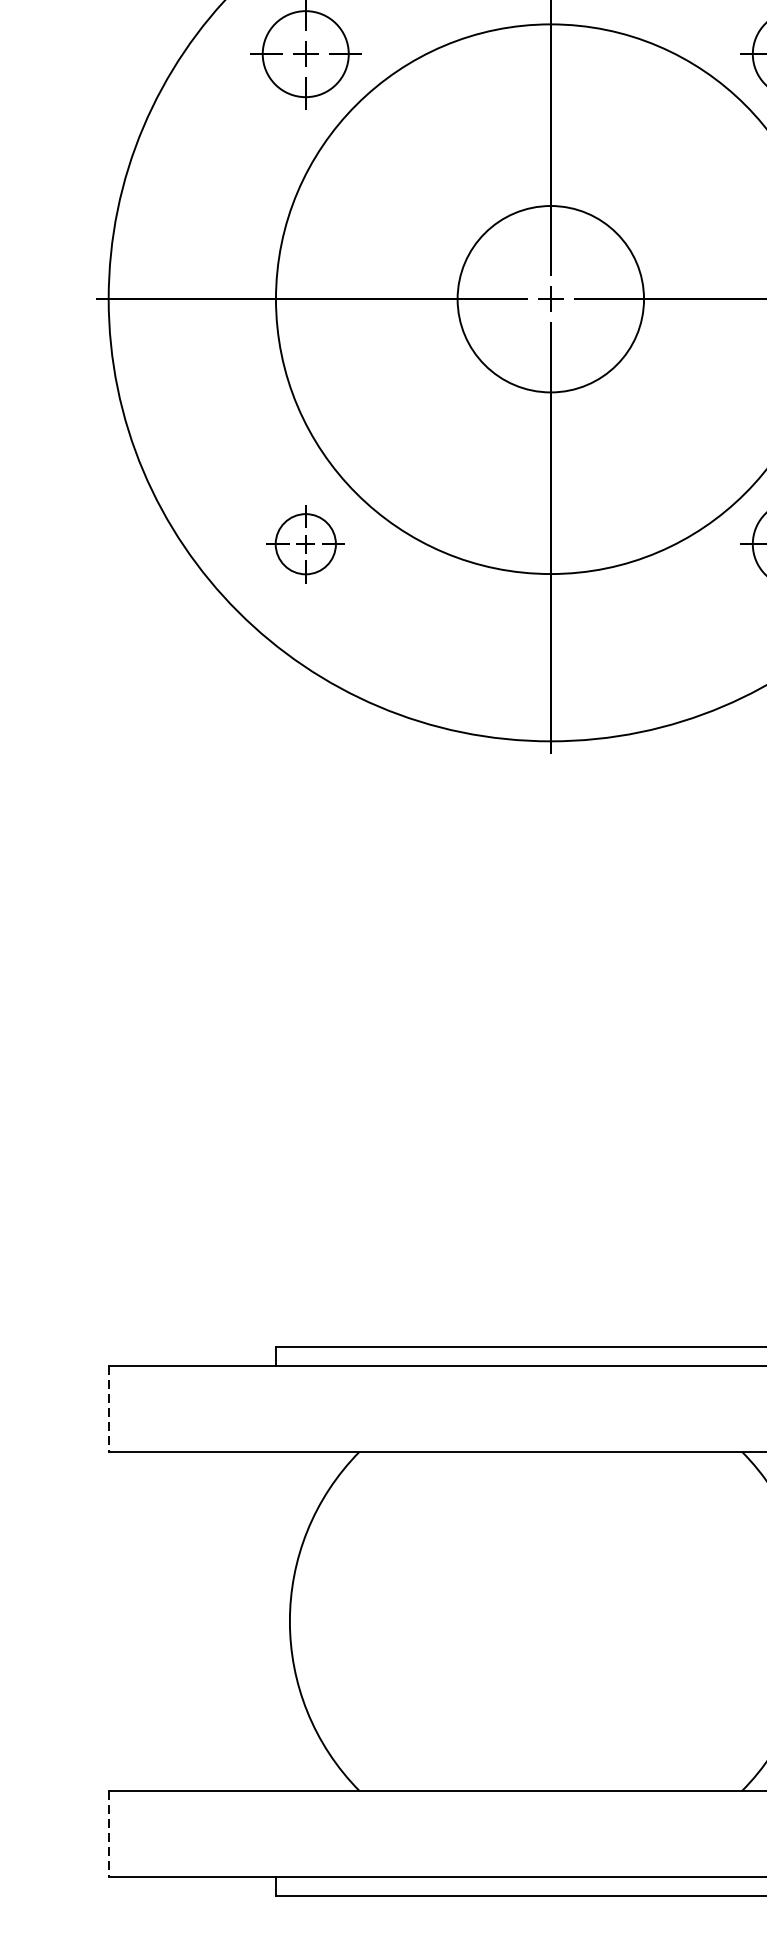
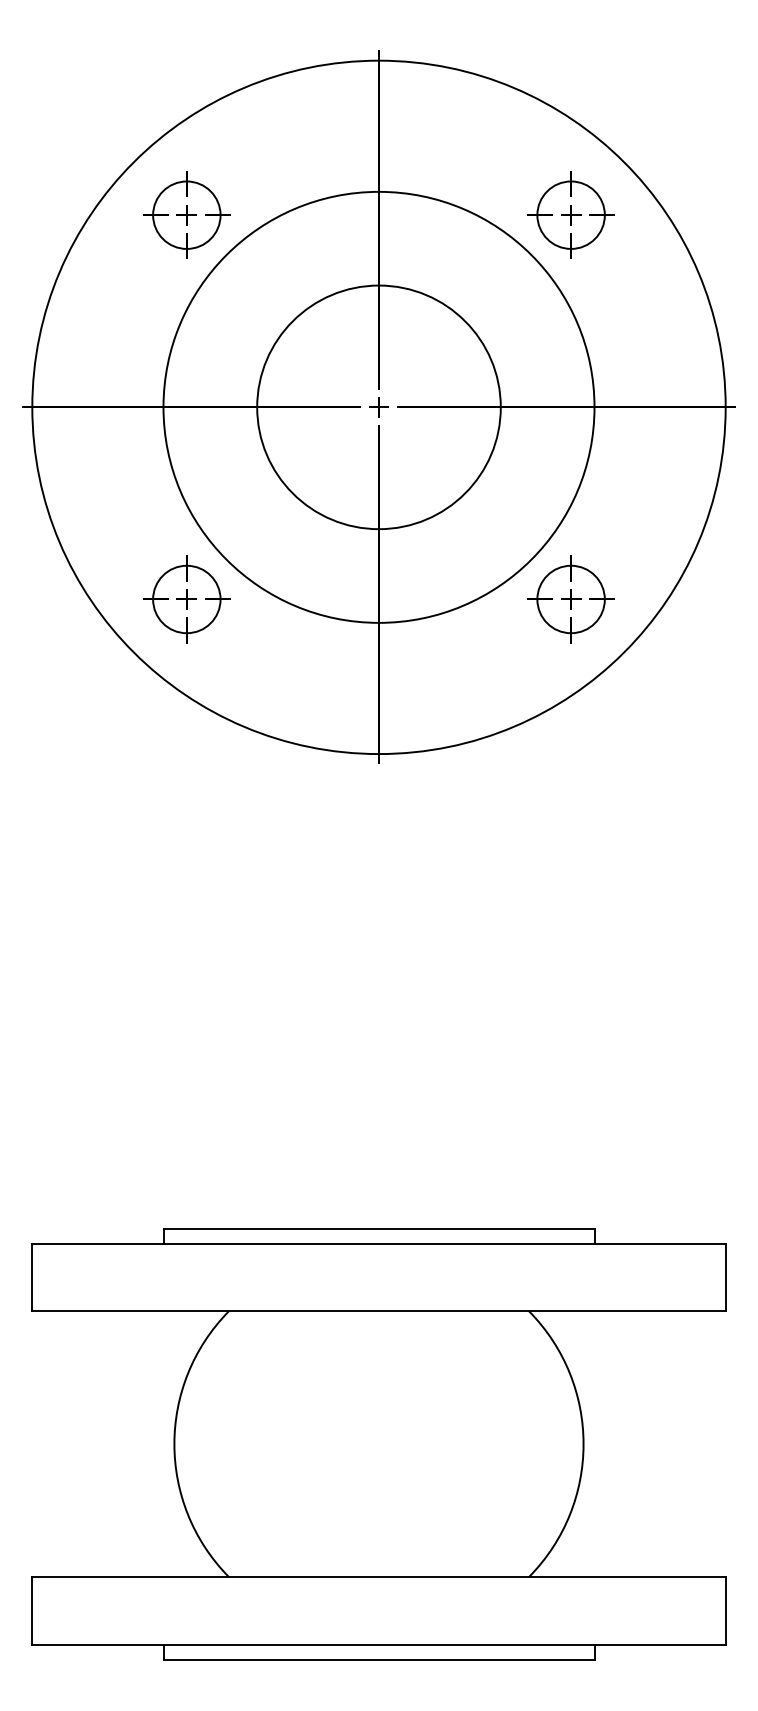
circle: (550, 299) -> (378, 407), size x1.67
part: (305, 544) -> (186, 599), size x1.43
line: (108, 1408) -> (32, 1277), dashed -> solid
line: (108, 1833) -> (32, 1610), dashed -> solid

